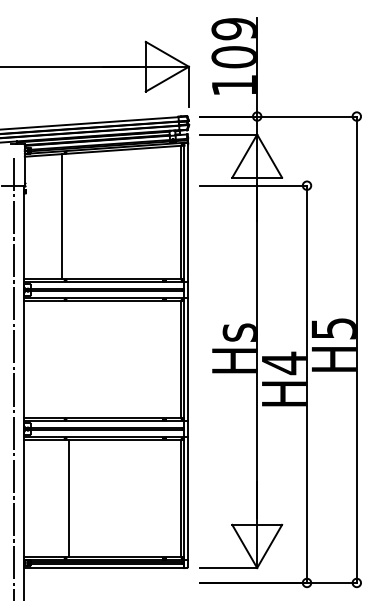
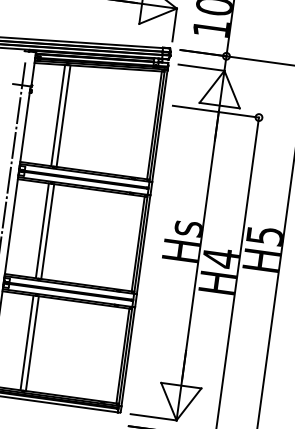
line: (68, 216) -> (63, 116), added
line: (62, 359) -> (42, 230), added
line: (68, 359) -> (47, 231), added
line: (62, 498) -> (27, 342), added

